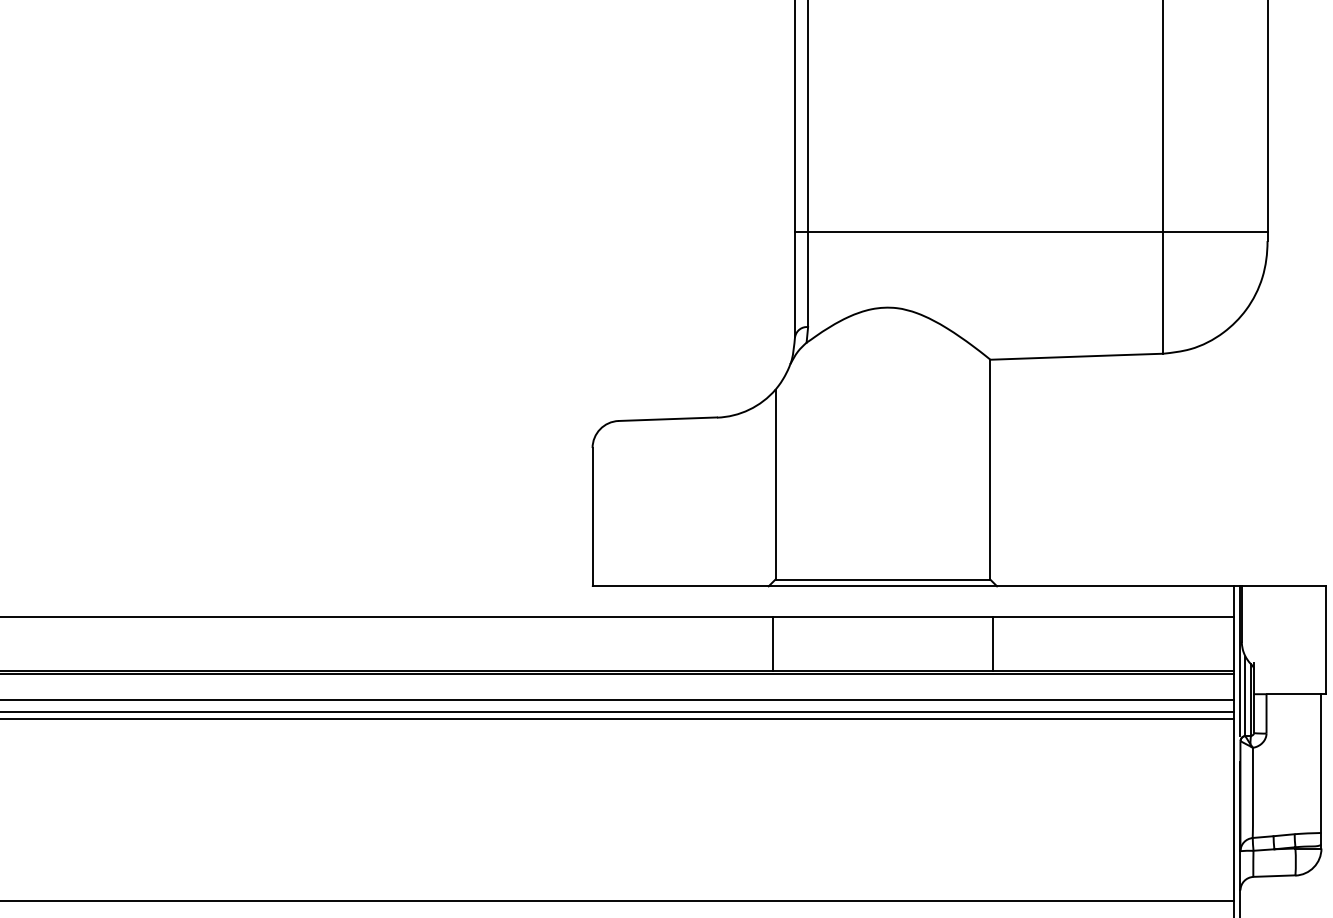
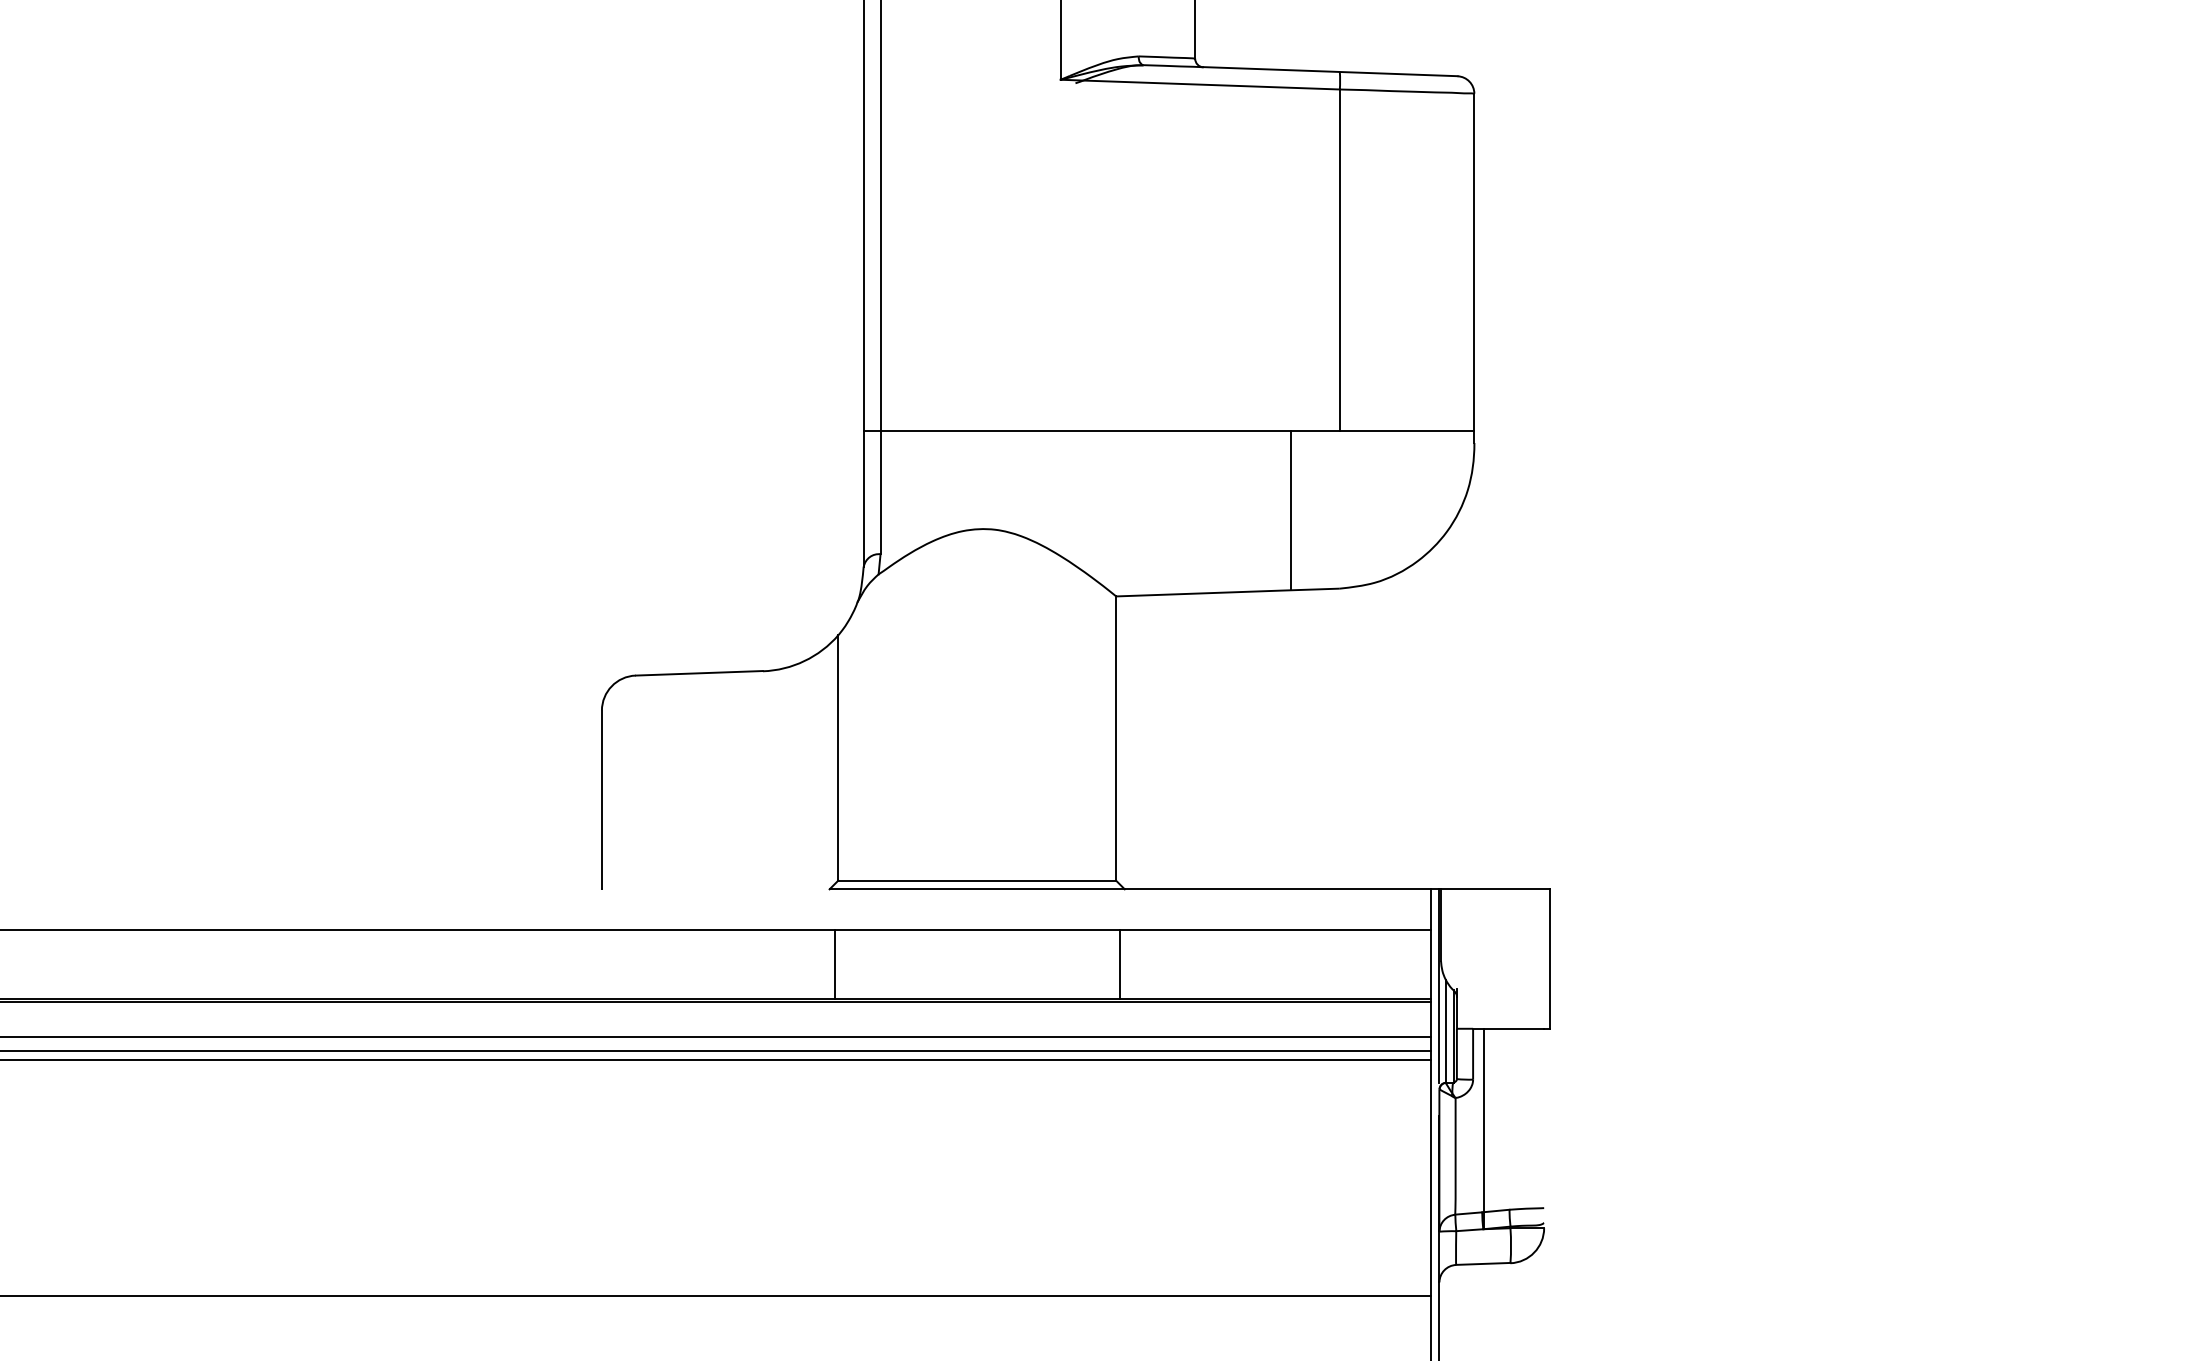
line: (1163, 293) -> (1290, 510), moved
line: (680, 586) -> (715, 889), removed
line: (1321, 771) -> (1484, 1128), moved

